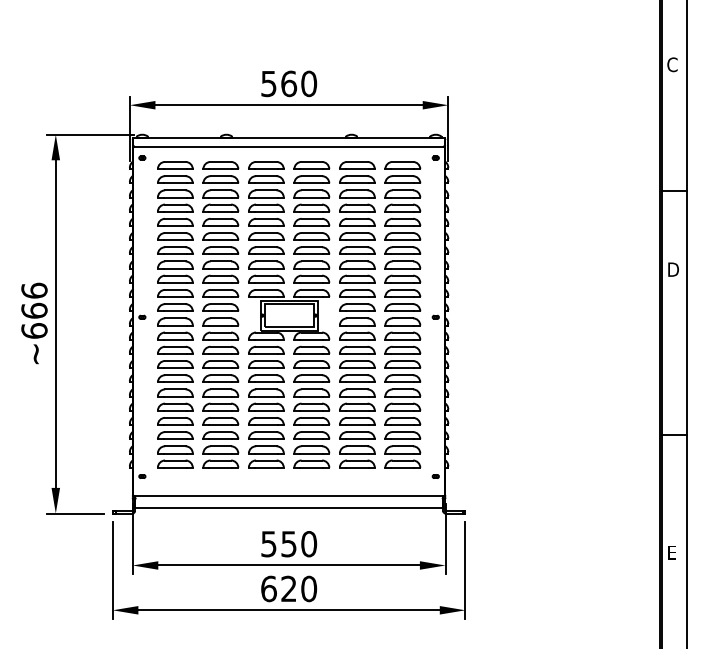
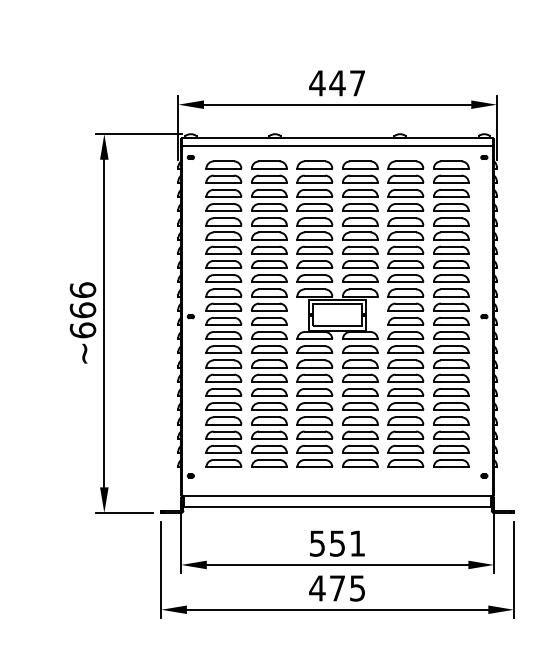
text: (288, 83) -> (337, 82), 560 -> 447
text: (309, 544) -> (358, 543), 550 -> 551
text: (288, 588) -> (337, 587), 620 -> 475

